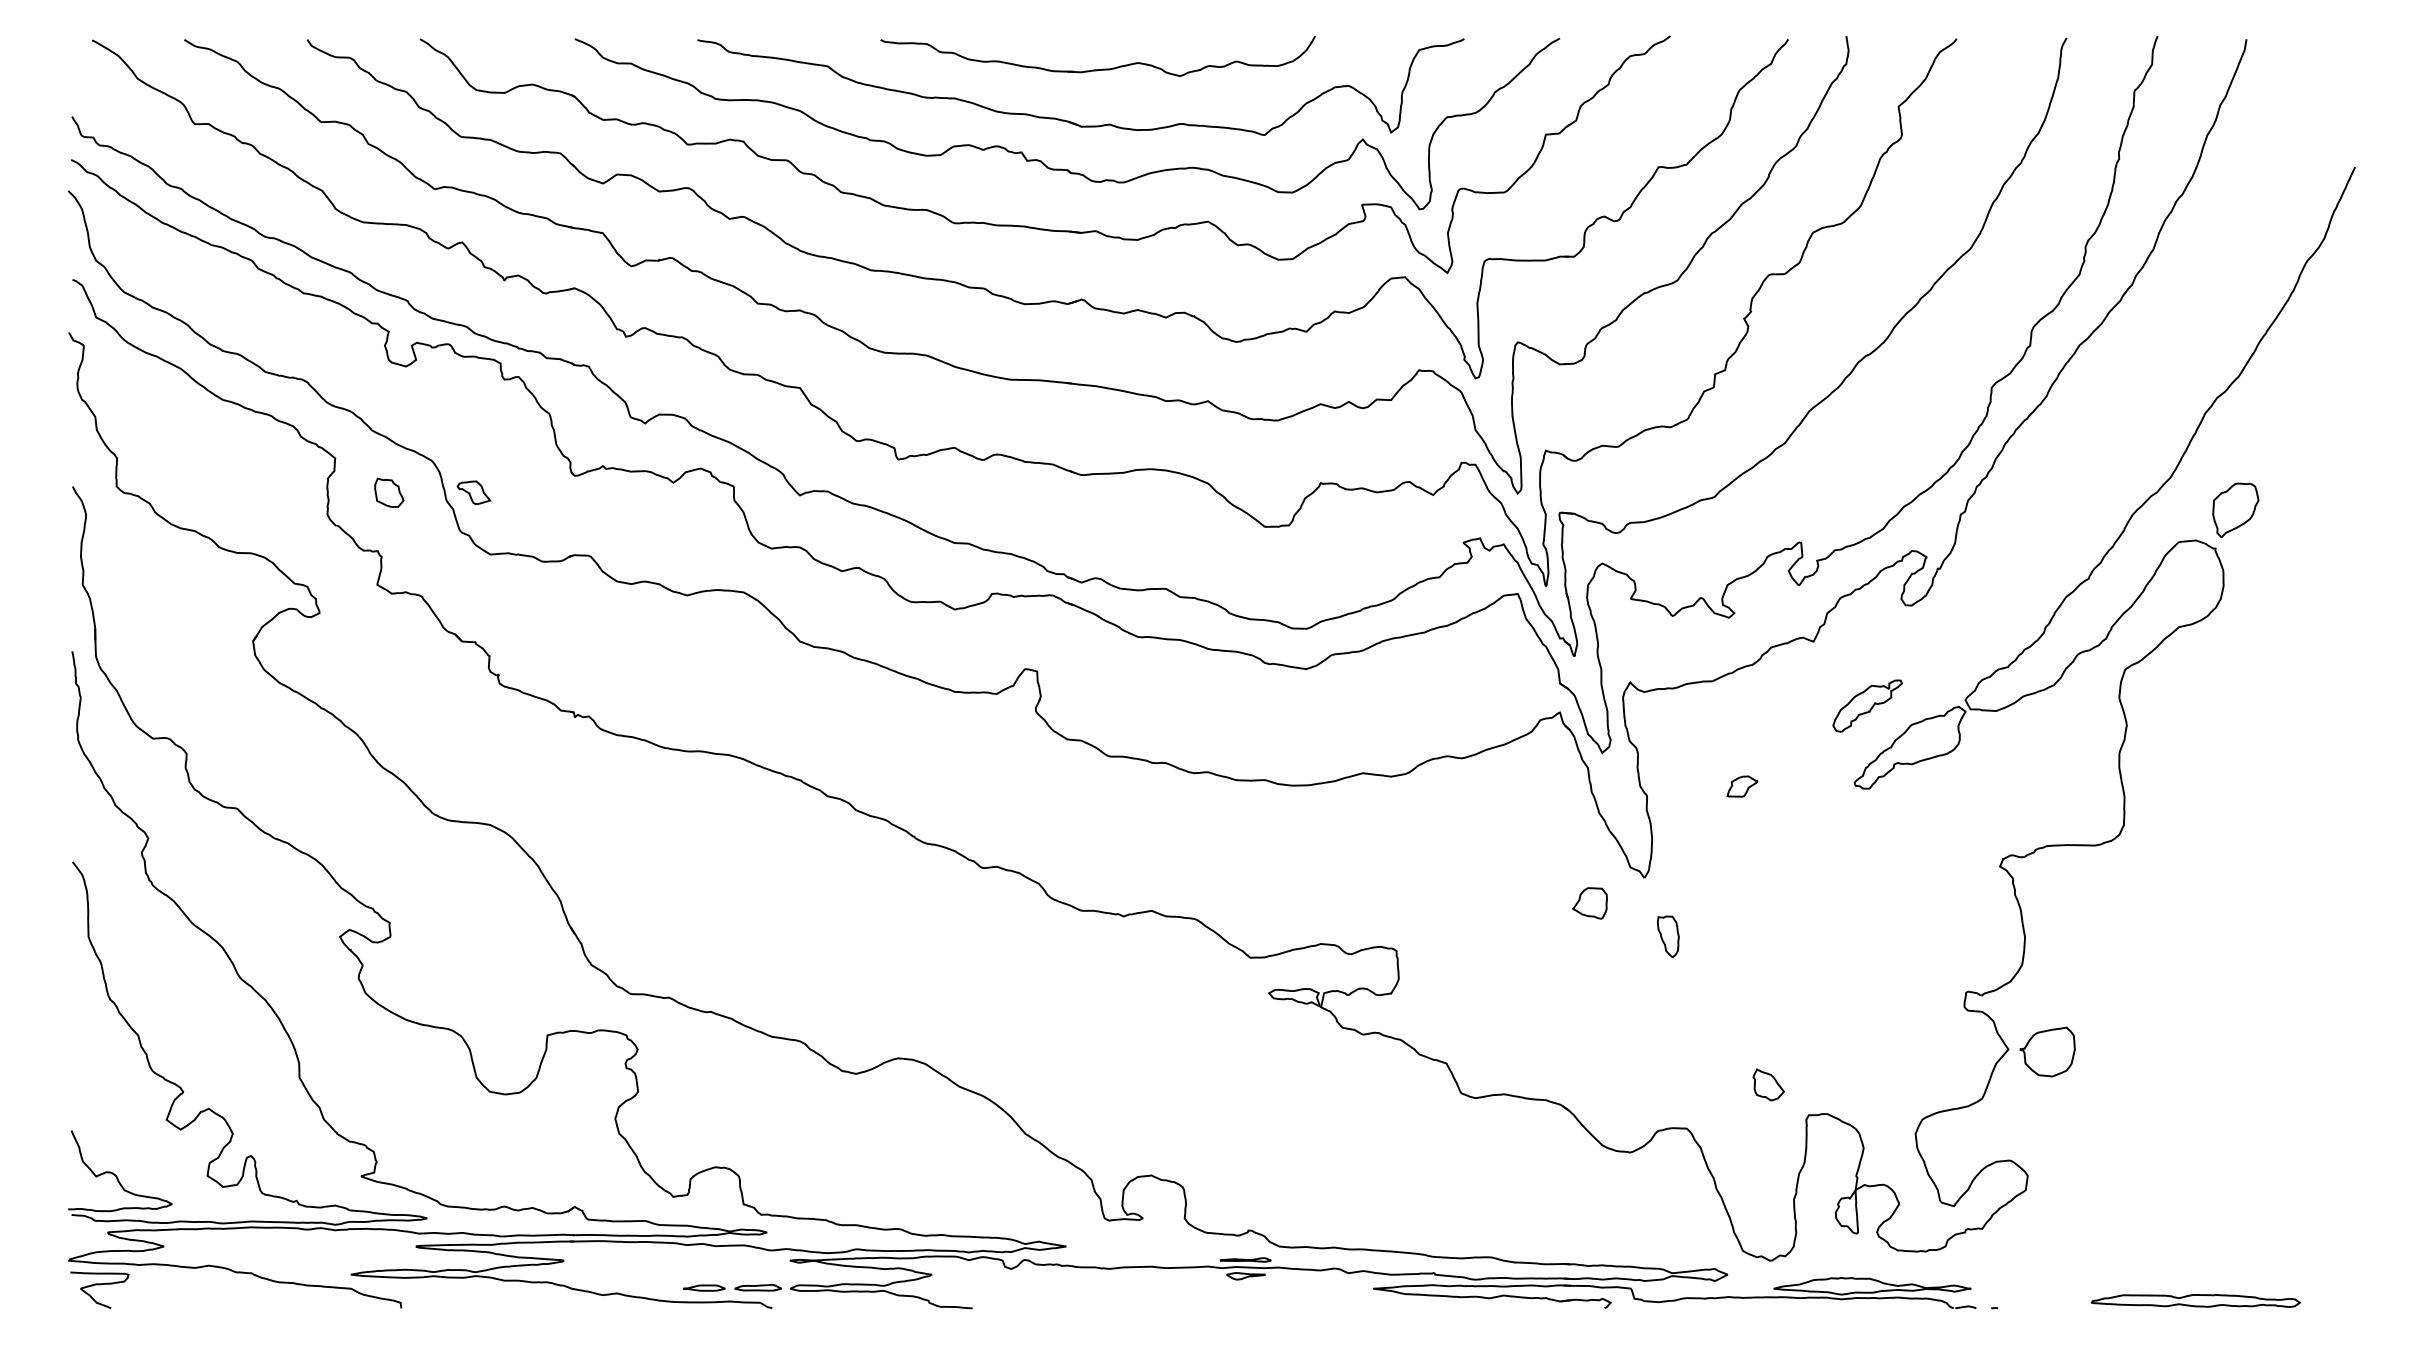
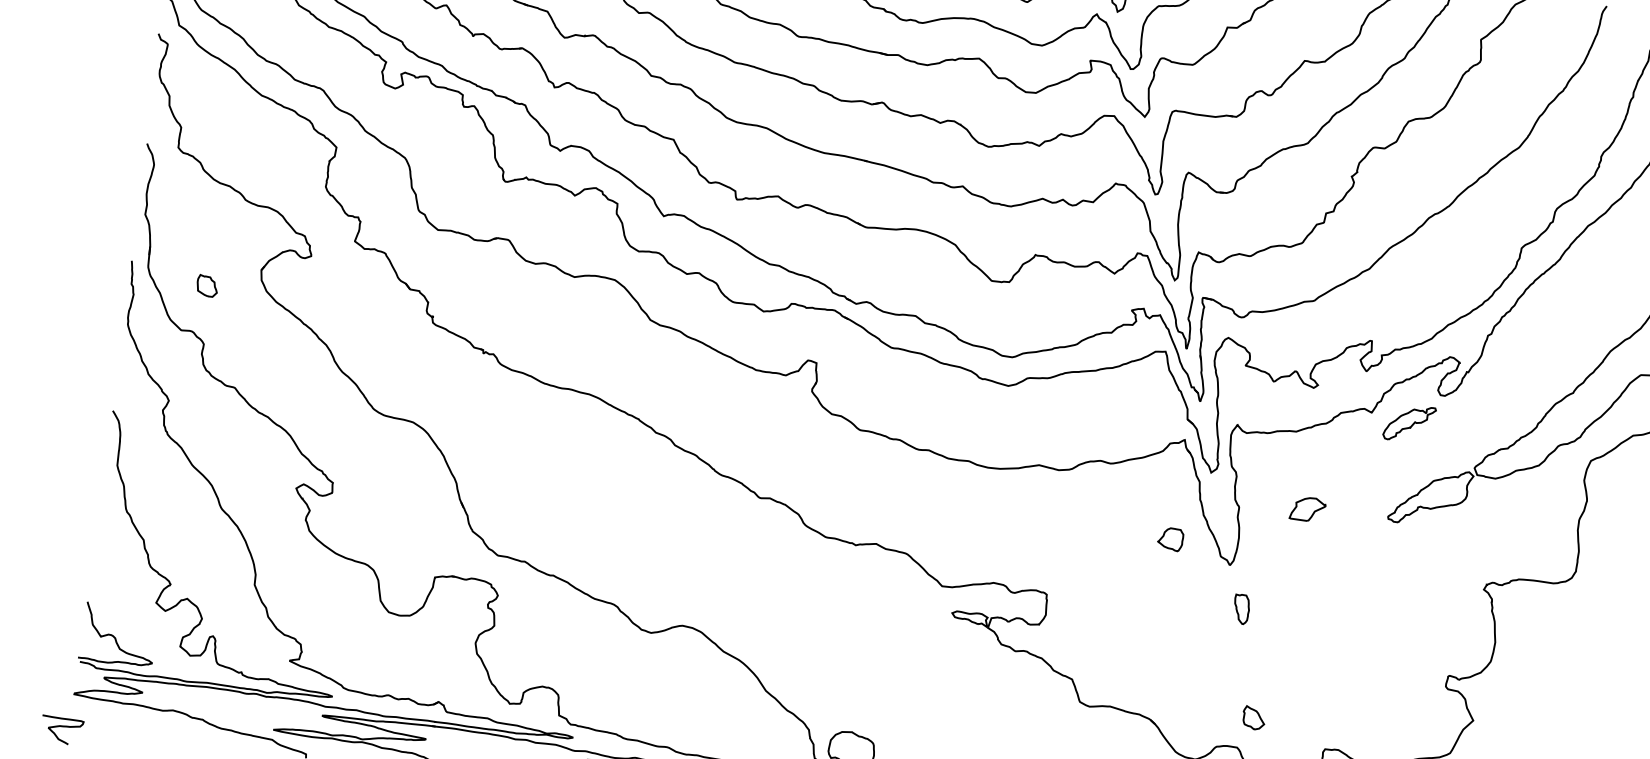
part: (389, 492) -> (207, 285), moved
part: (473, 492) -> (431, 184), removed
part: (1867, 705) -> (1409, 423), moved
part: (1742, 786) -> (1307, 509), size x1.6
part: (1589, 903) -> (1170, 539), moved
part: (2047, 1051) -> (1500, 725), removed
part: (1768, 1084) -> (1253, 717), moved
curve: (99, 1285) -> (62, 727), moved

